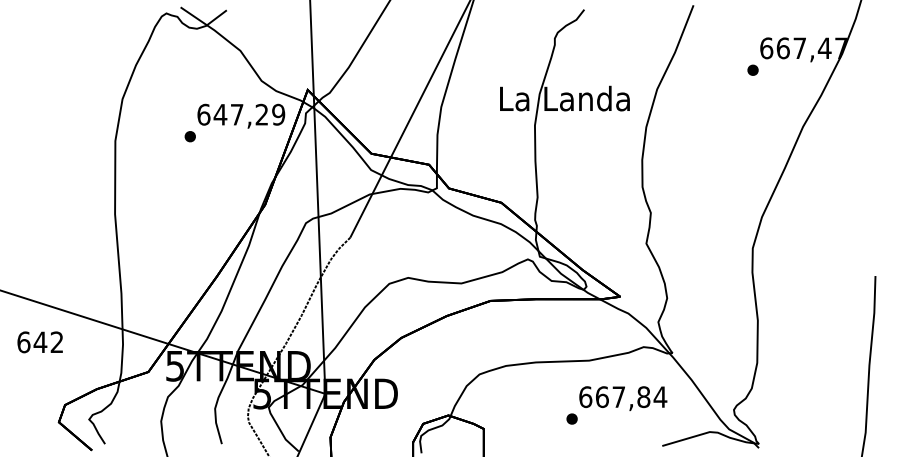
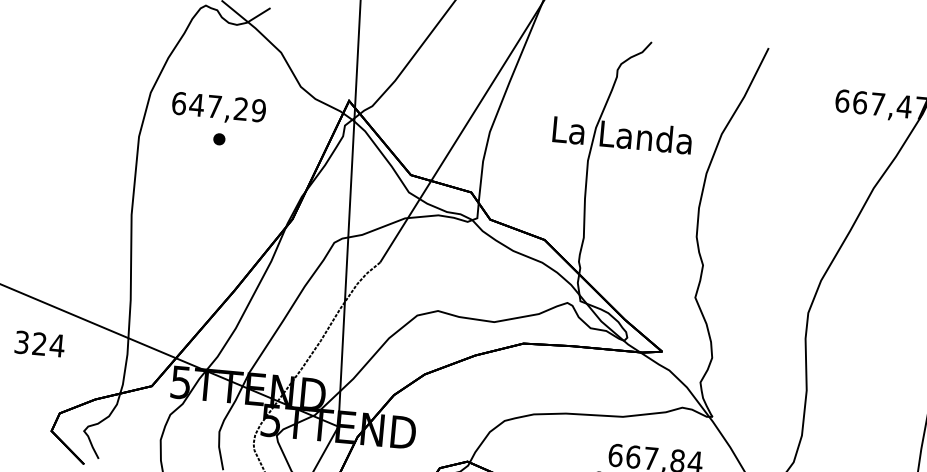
part: (752, 69) -> (825, 122), removed
text: (241, 115) -> (219, 107), moved
text: (40, 342) -> (39, 344), 642 -> 324

